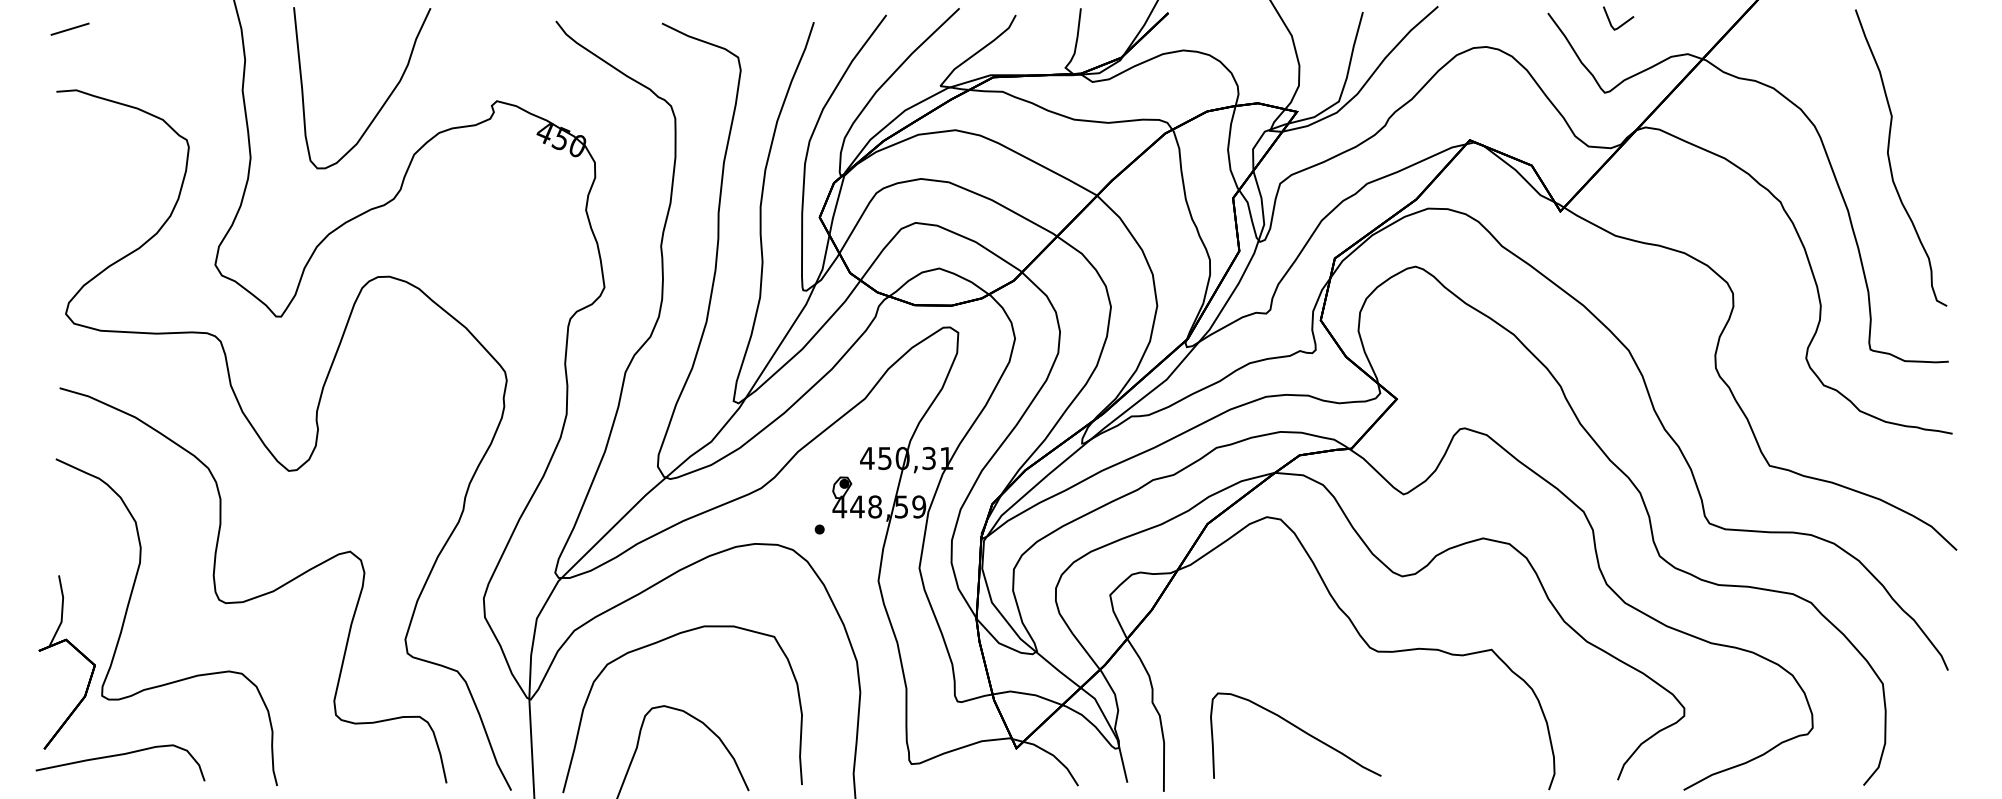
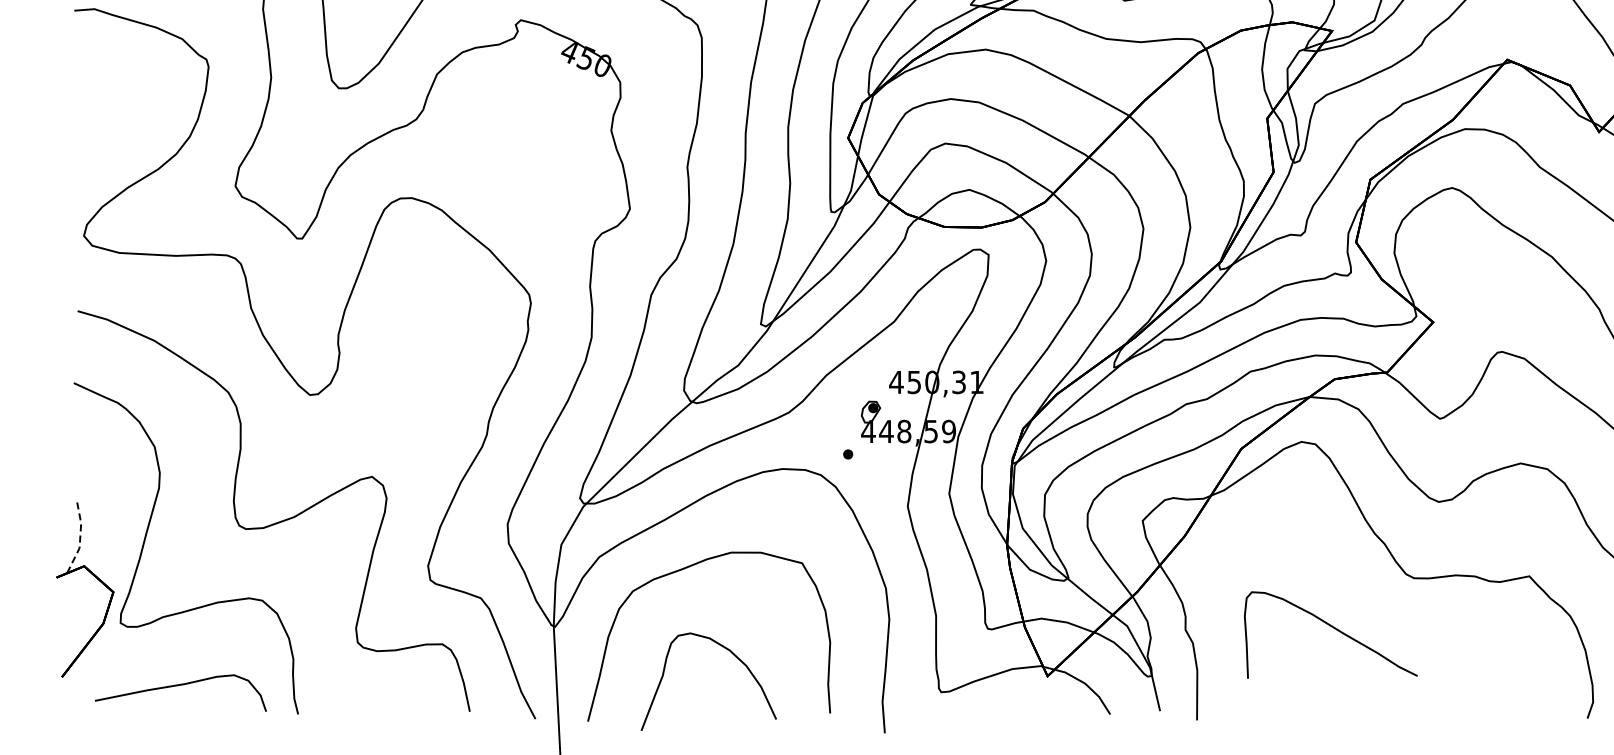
line: (62, 612) -> (80, 538), solid -> dashed
curve: (1298, 729) -> (1333, 628), moved
curve: (117, 756) -> (177, 686), moved

